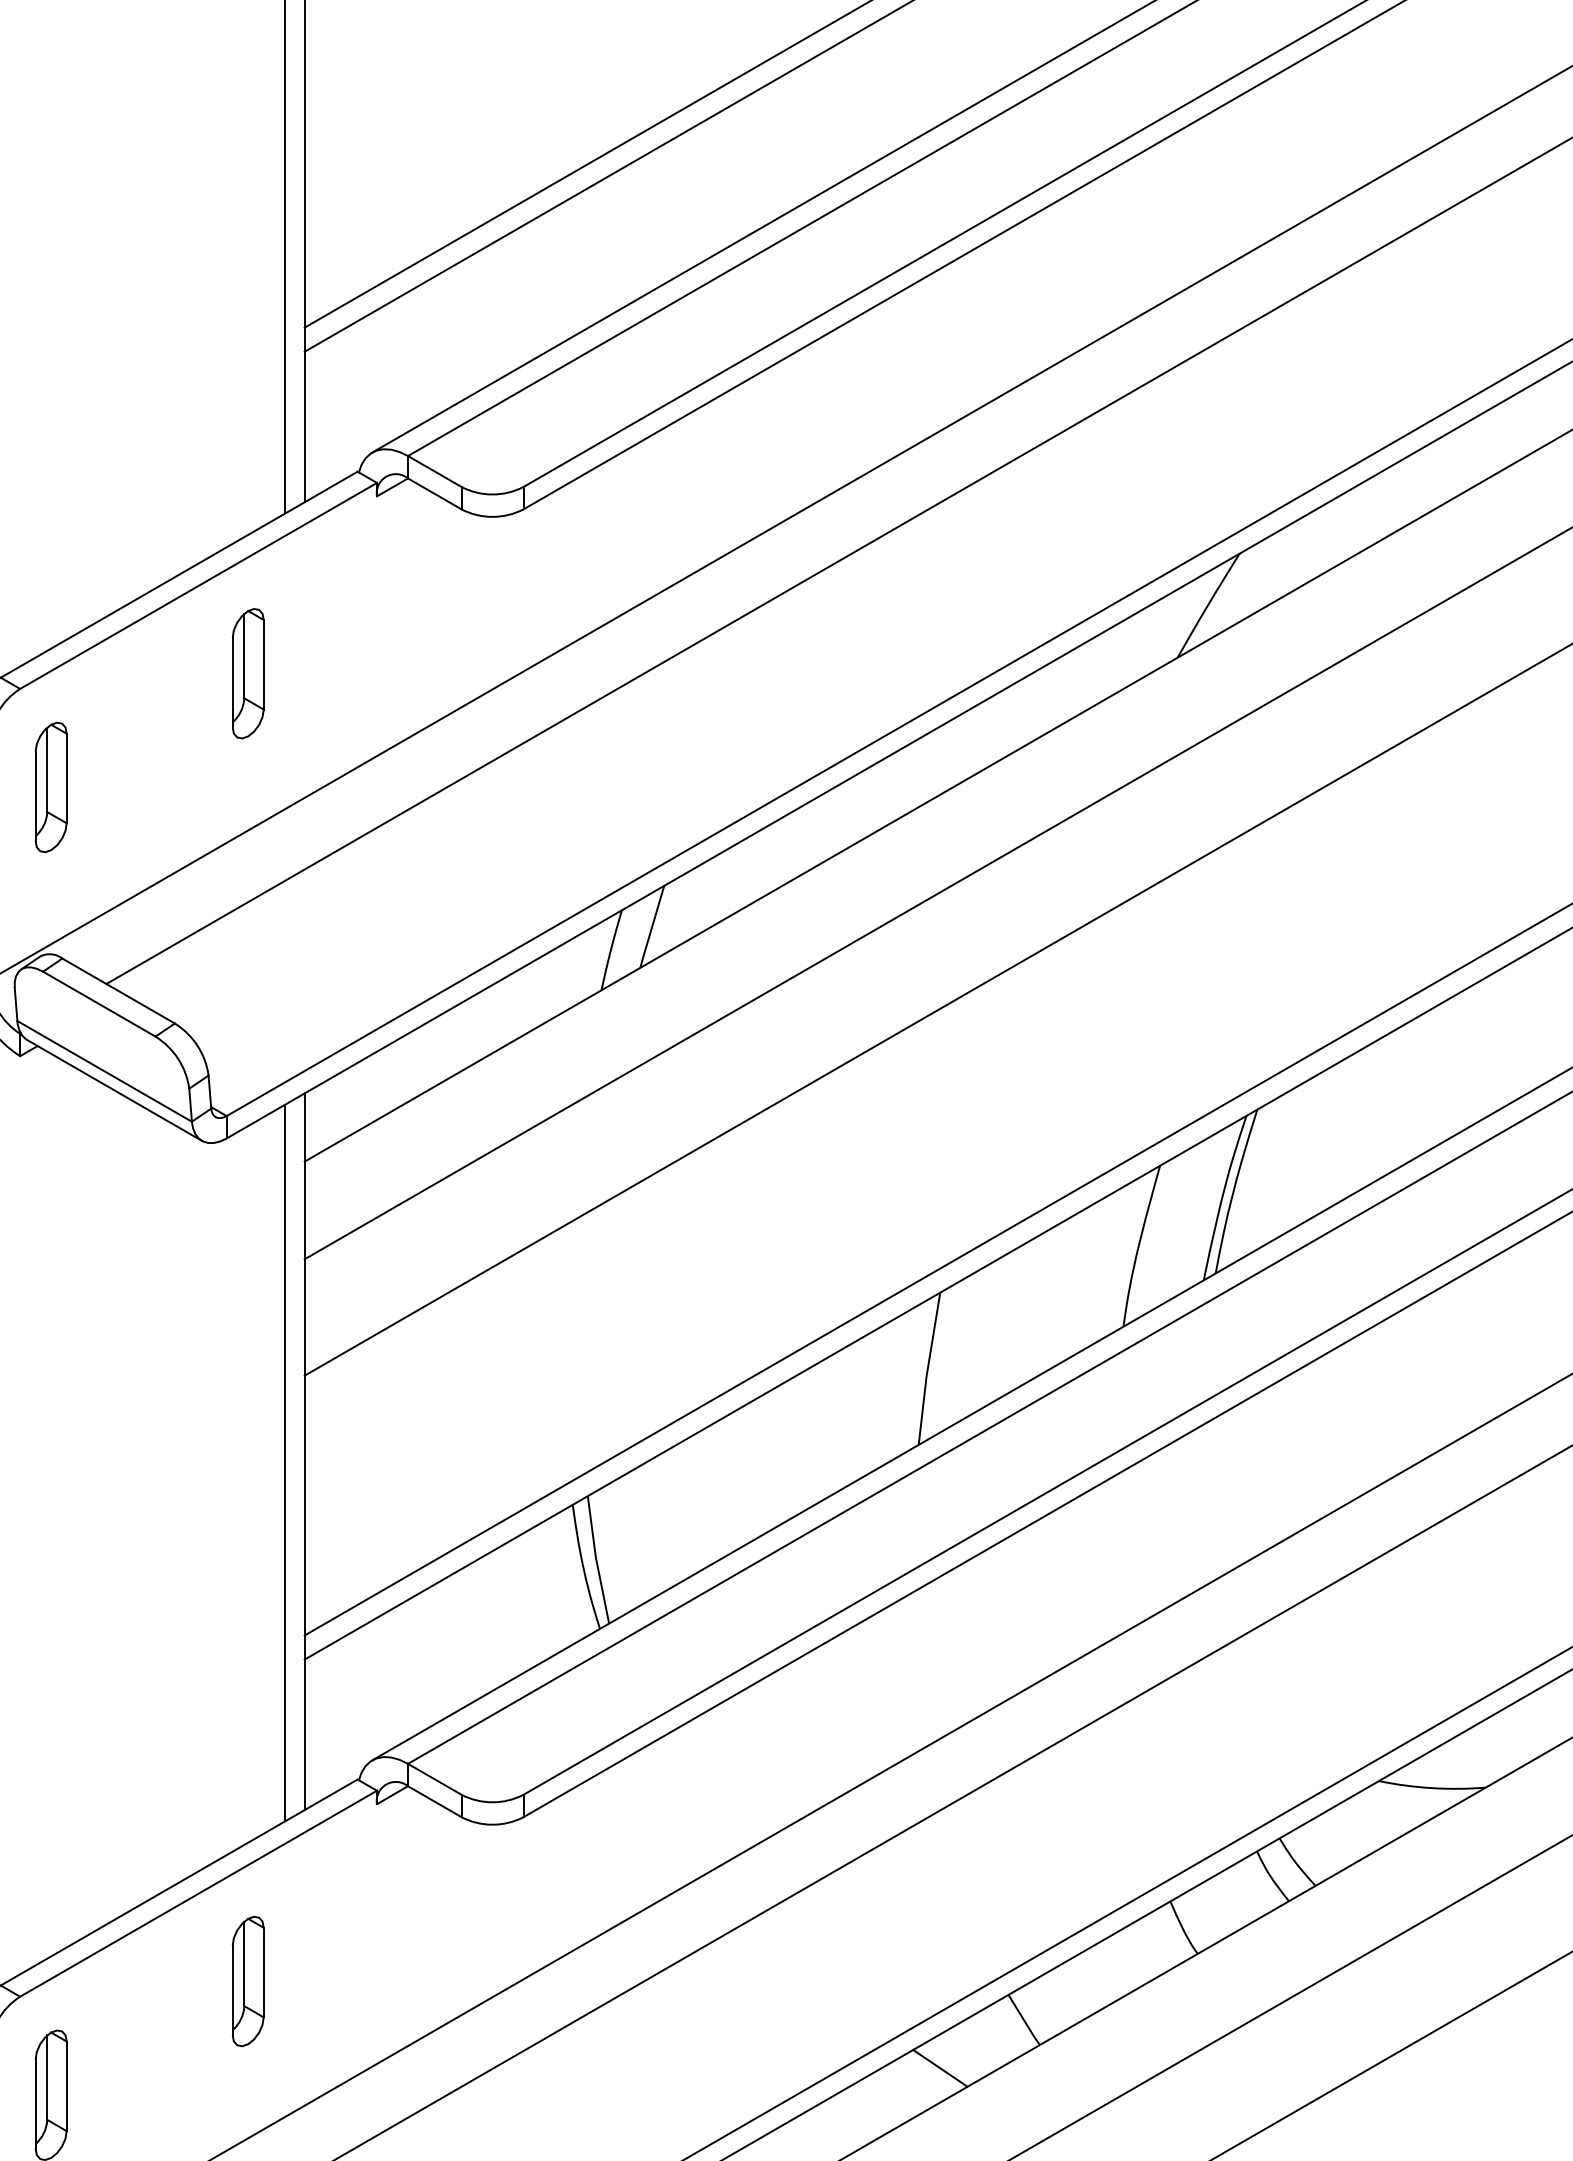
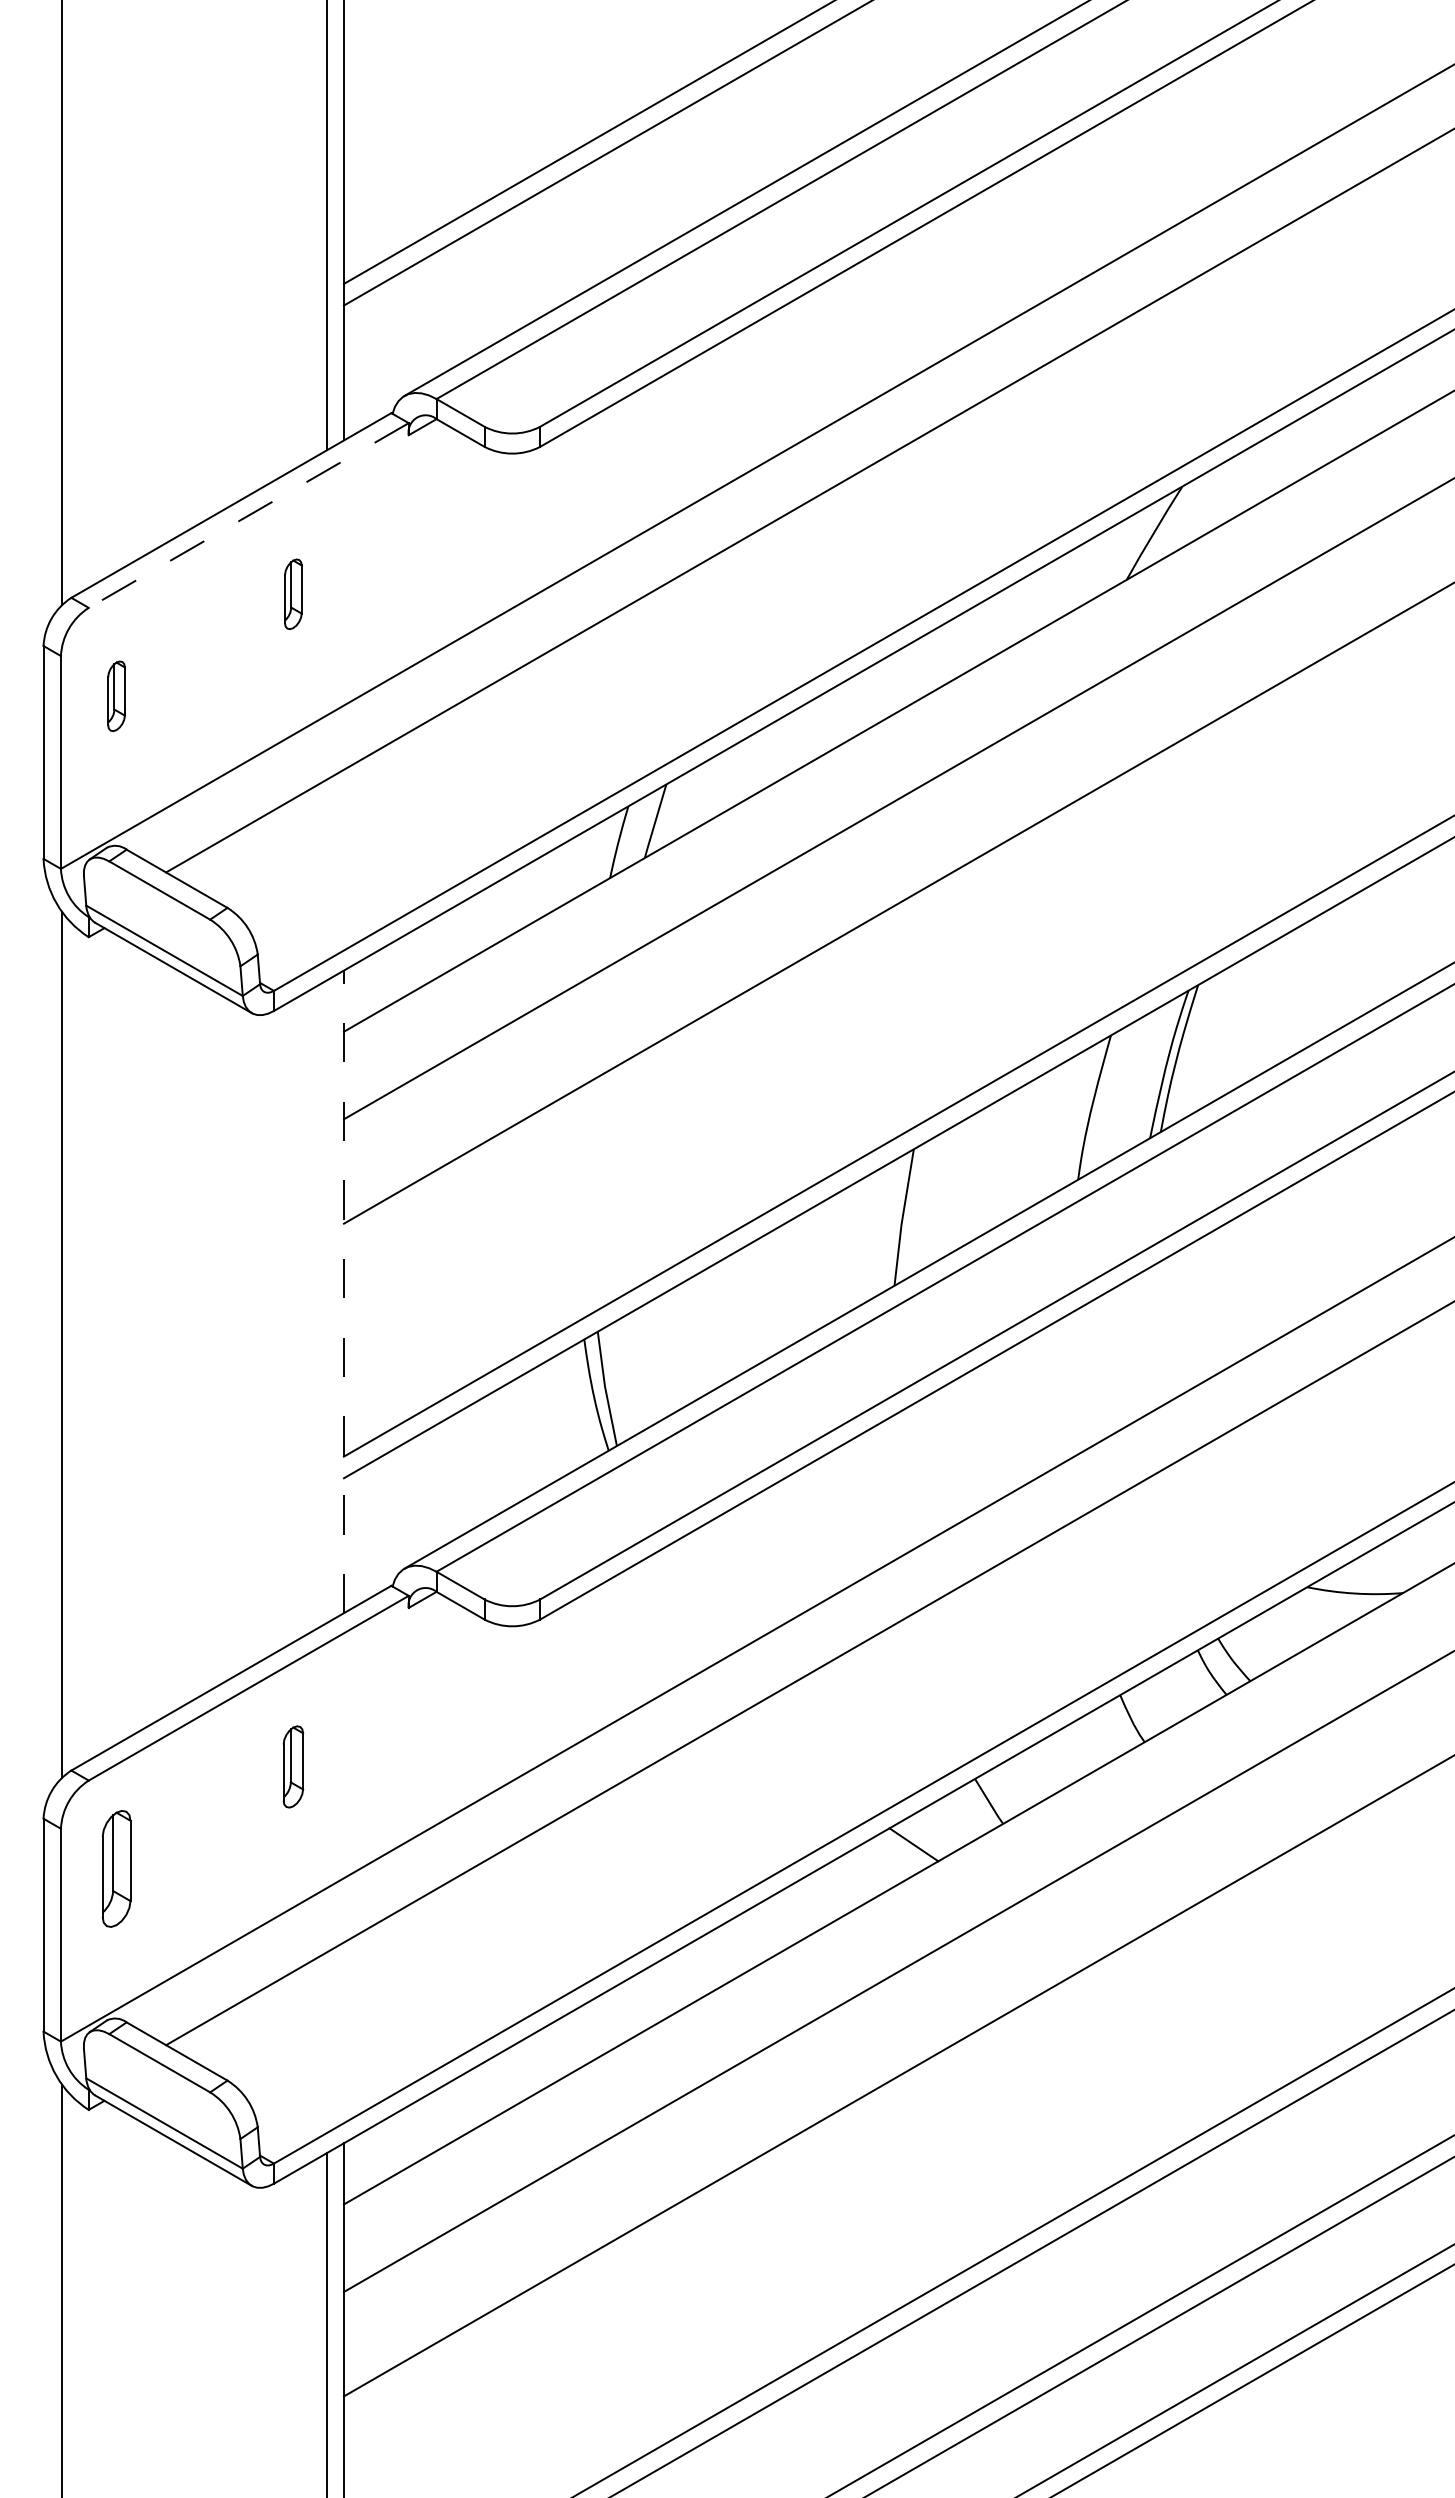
line: (198, 585) -> (248, 515), solid -> dashed
part: (248, 673) -> (293, 594), size x0.6
part: (51, 787) -> (116, 696), size x0.6
line: (304, 1451) -> (343, 1291), solid -> dashed
line: (285, 1462) -> (326, 1301), removed
part: (248, 1981) -> (293, 1766), size x0.7

